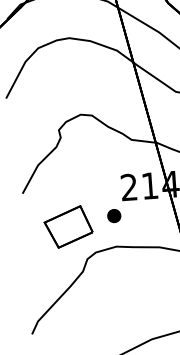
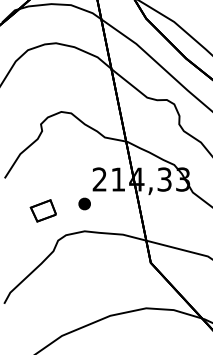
part: (68, 226) -> (43, 210), size x0.6

